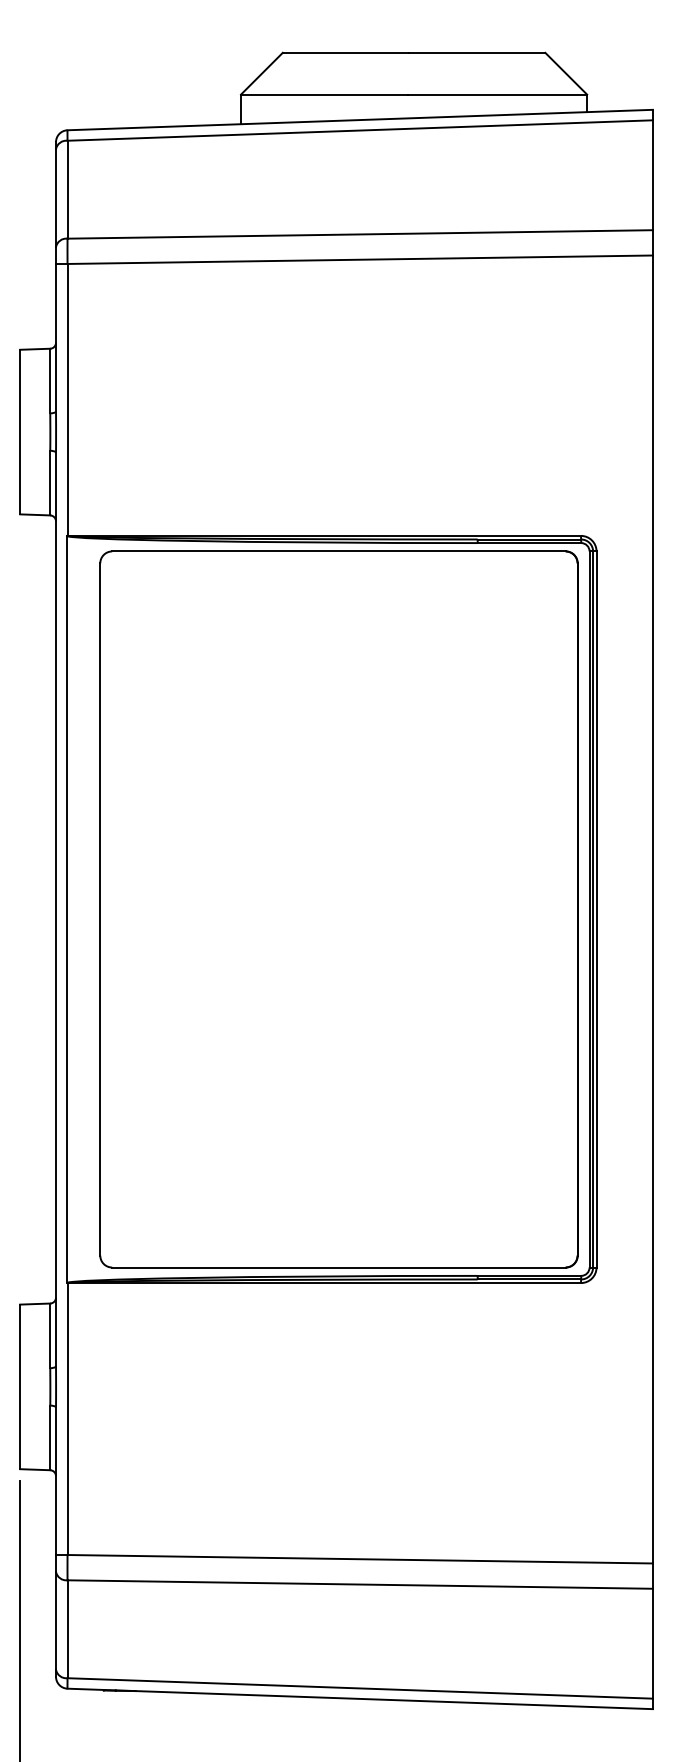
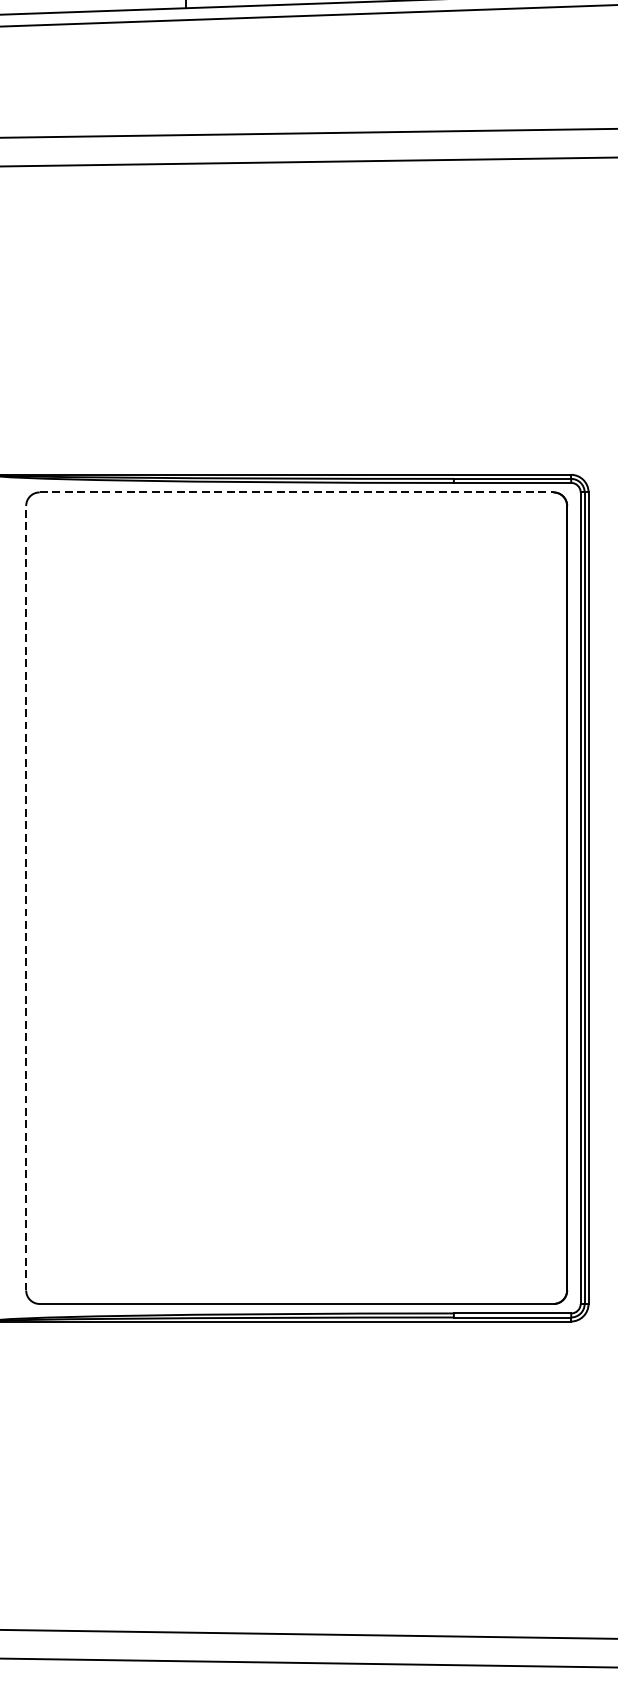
line: (338, 551) -> (296, 492), solid -> dashed
line: (100, 908) -> (26, 897), solid -> dashed

